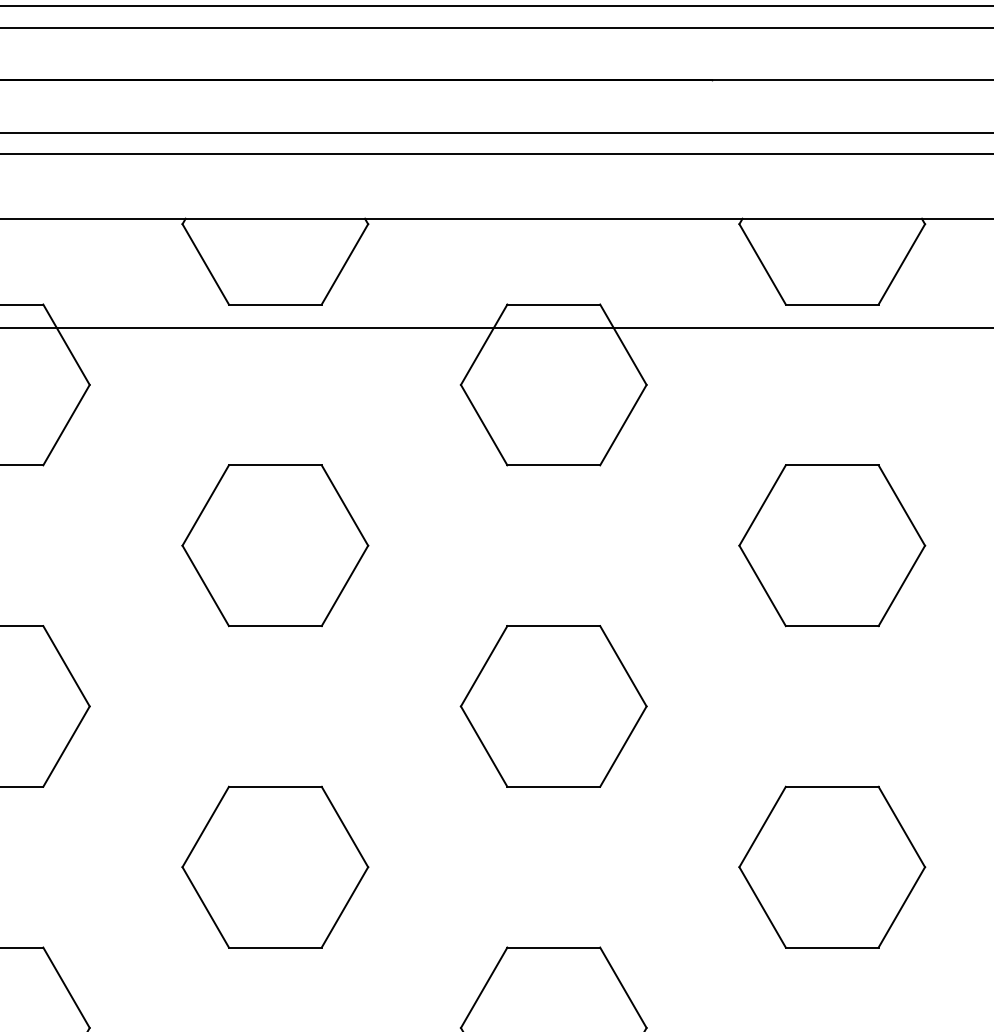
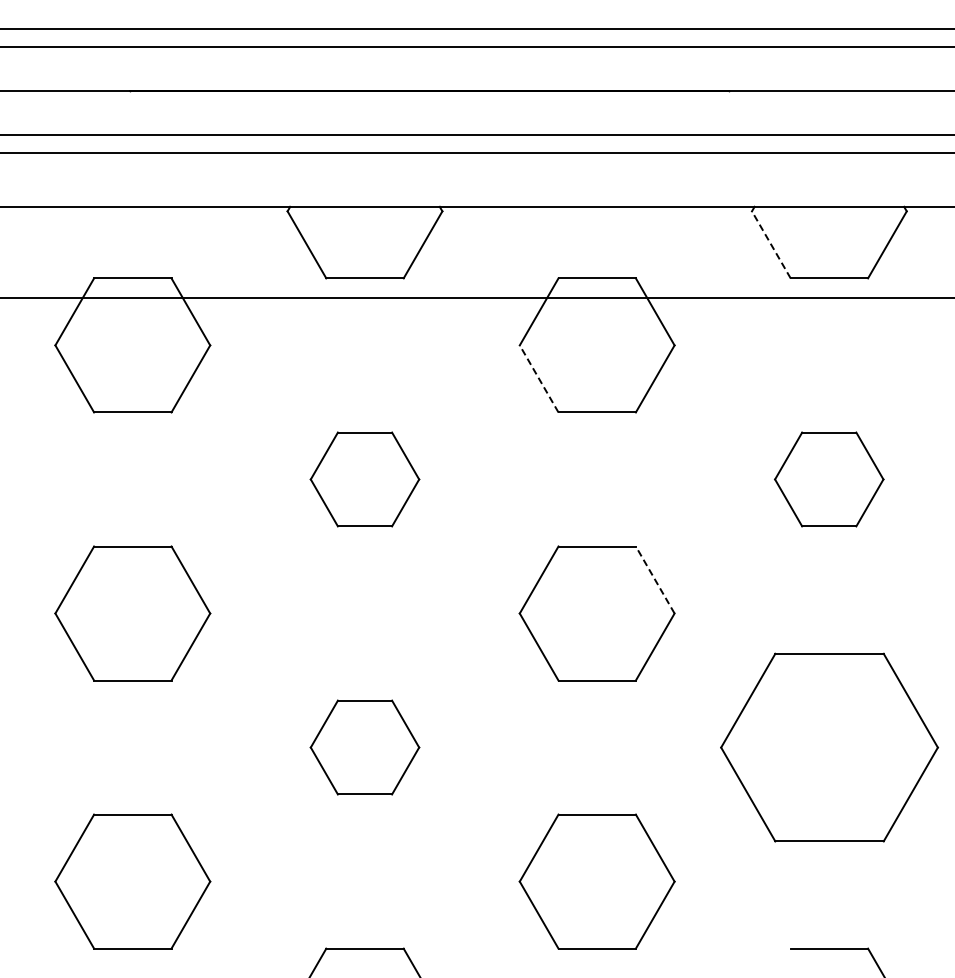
line: (762, 263) -> (771, 244), solid -> dashed
line: (484, 424) -> (539, 378), solid -> dashed
part: (274, 545) -> (364, 479), size x0.7
part: (831, 545) -> (828, 479), size x0.7
line: (623, 666) -> (655, 580), solid -> dashed
part: (274, 867) -> (364, 747), size x0.7
part: (831, 867) -> (828, 747), size x1.4

